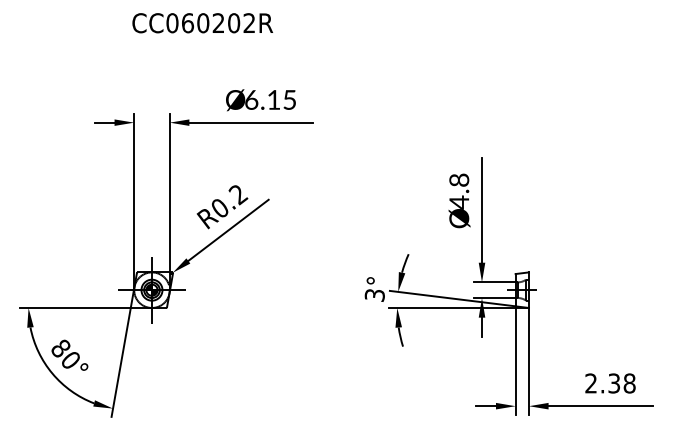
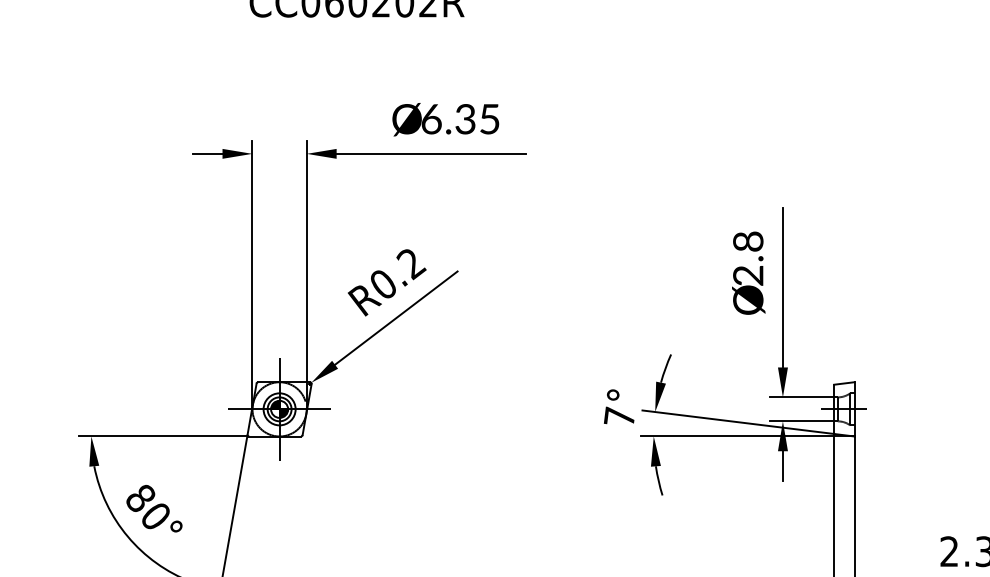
text: (273, 99) -> (464, 118), 6.15 -> 6.35
text: (459, 202) -> (748, 275), 4.8 -> 2.8
text: (374, 294) -> (618, 415), 3° -> 7°

